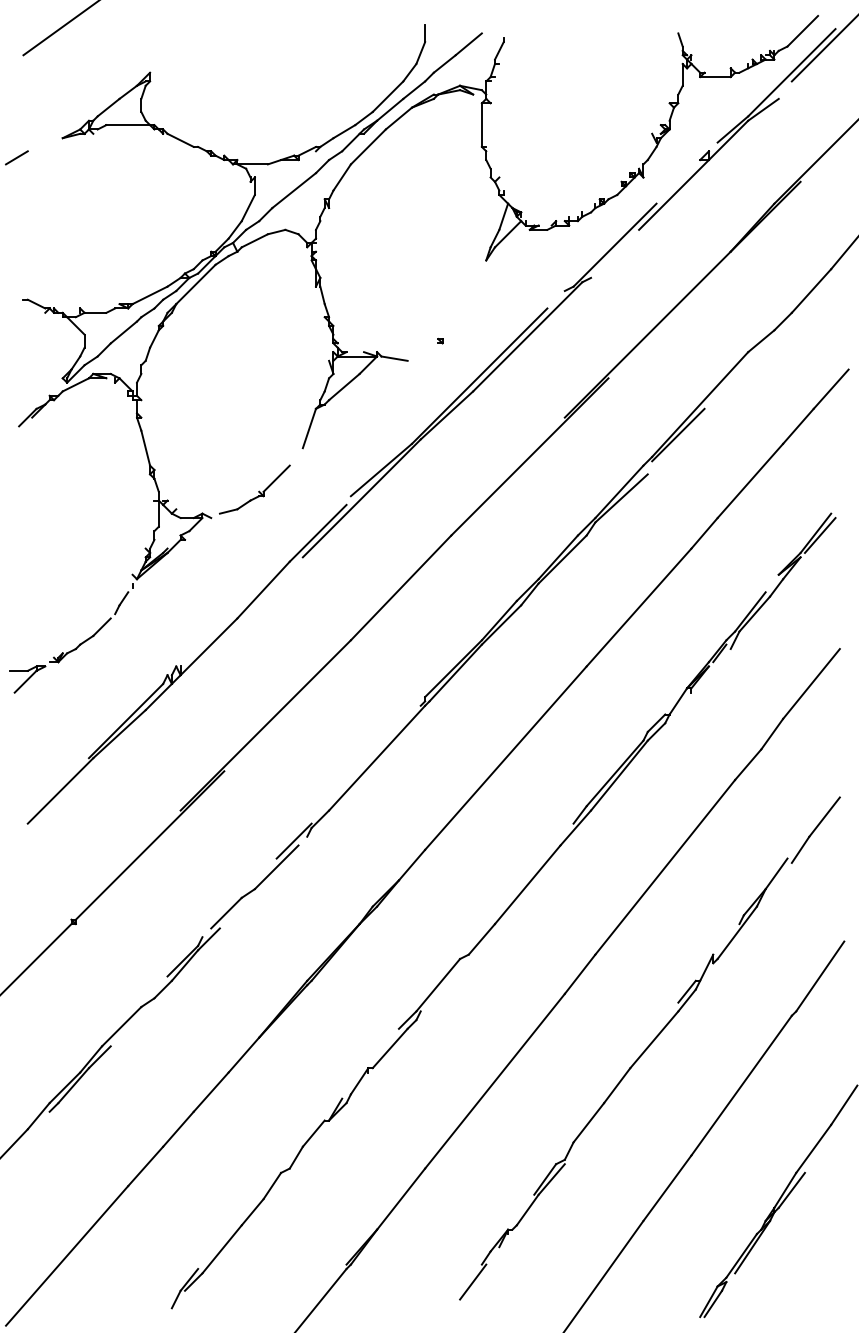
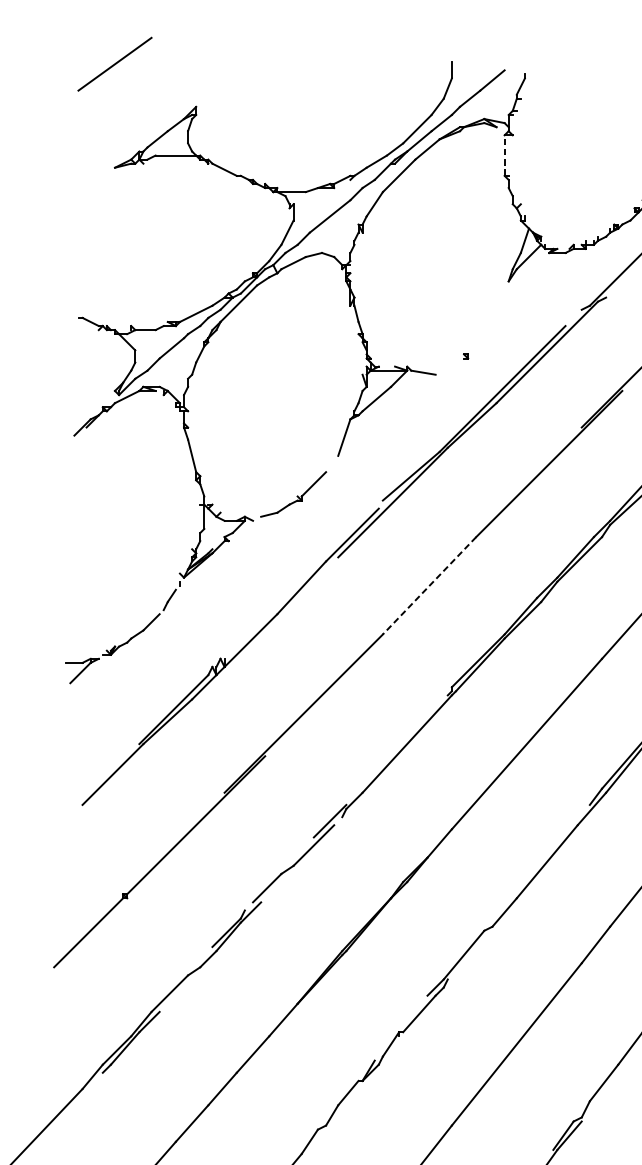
line: (481, 125) -> (504, 155), solid -> dashed
line: (16, 157) -> (72, 185), removed
line: (401, 587) -> (429, 585), solid -> dashed

